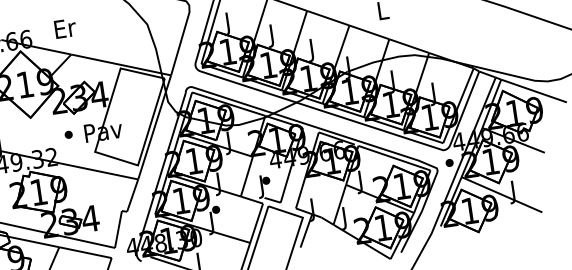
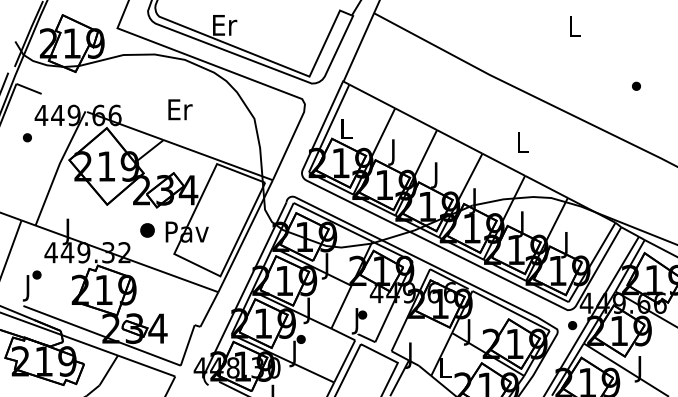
text: (228, 23) -> (346, 131), J -> L
text: (65, 28) -> (180, 109), moved
part: (67, 134) -> (146, 229), size x1.6
text: (345, 218) -> (445, 370), J -> L

